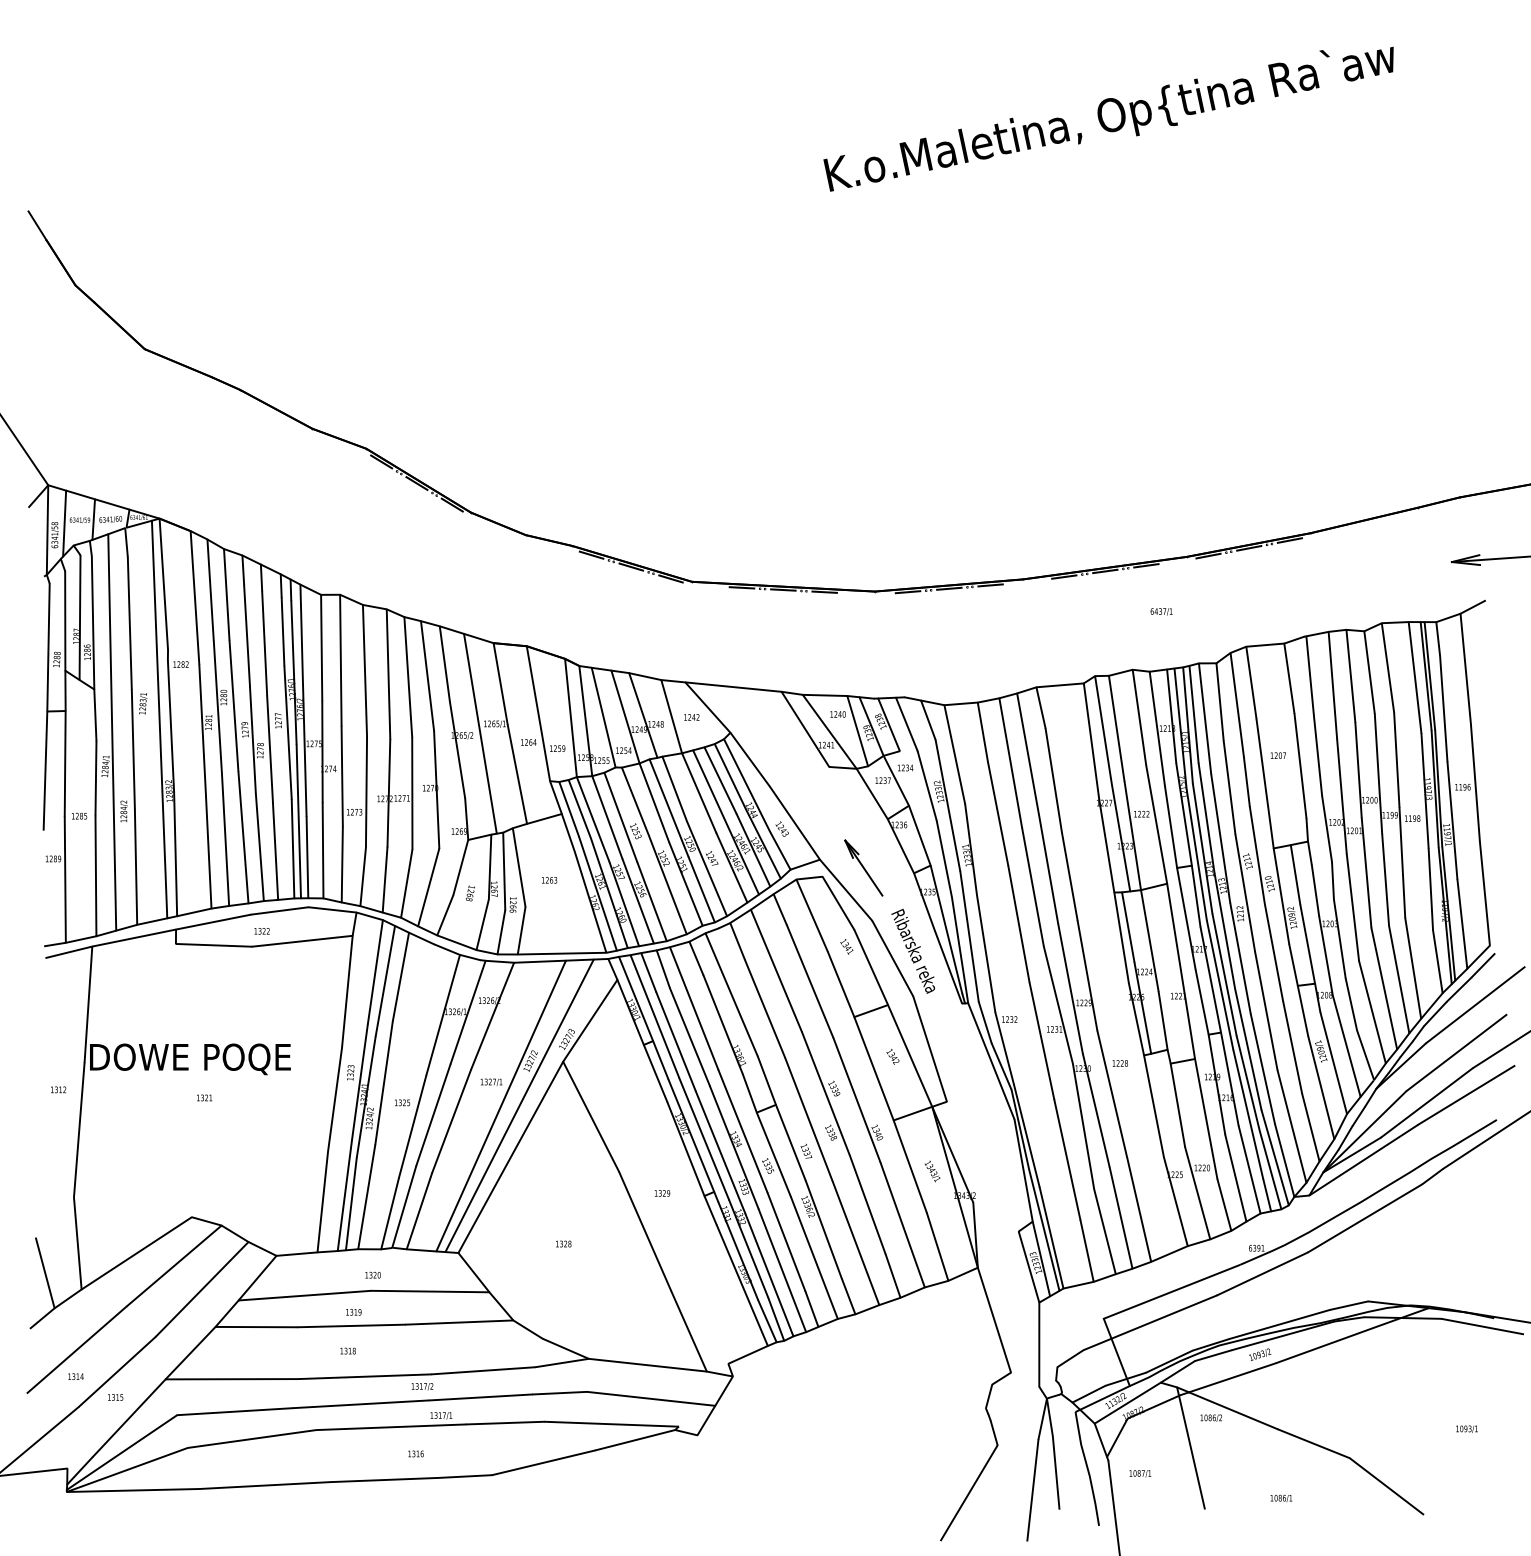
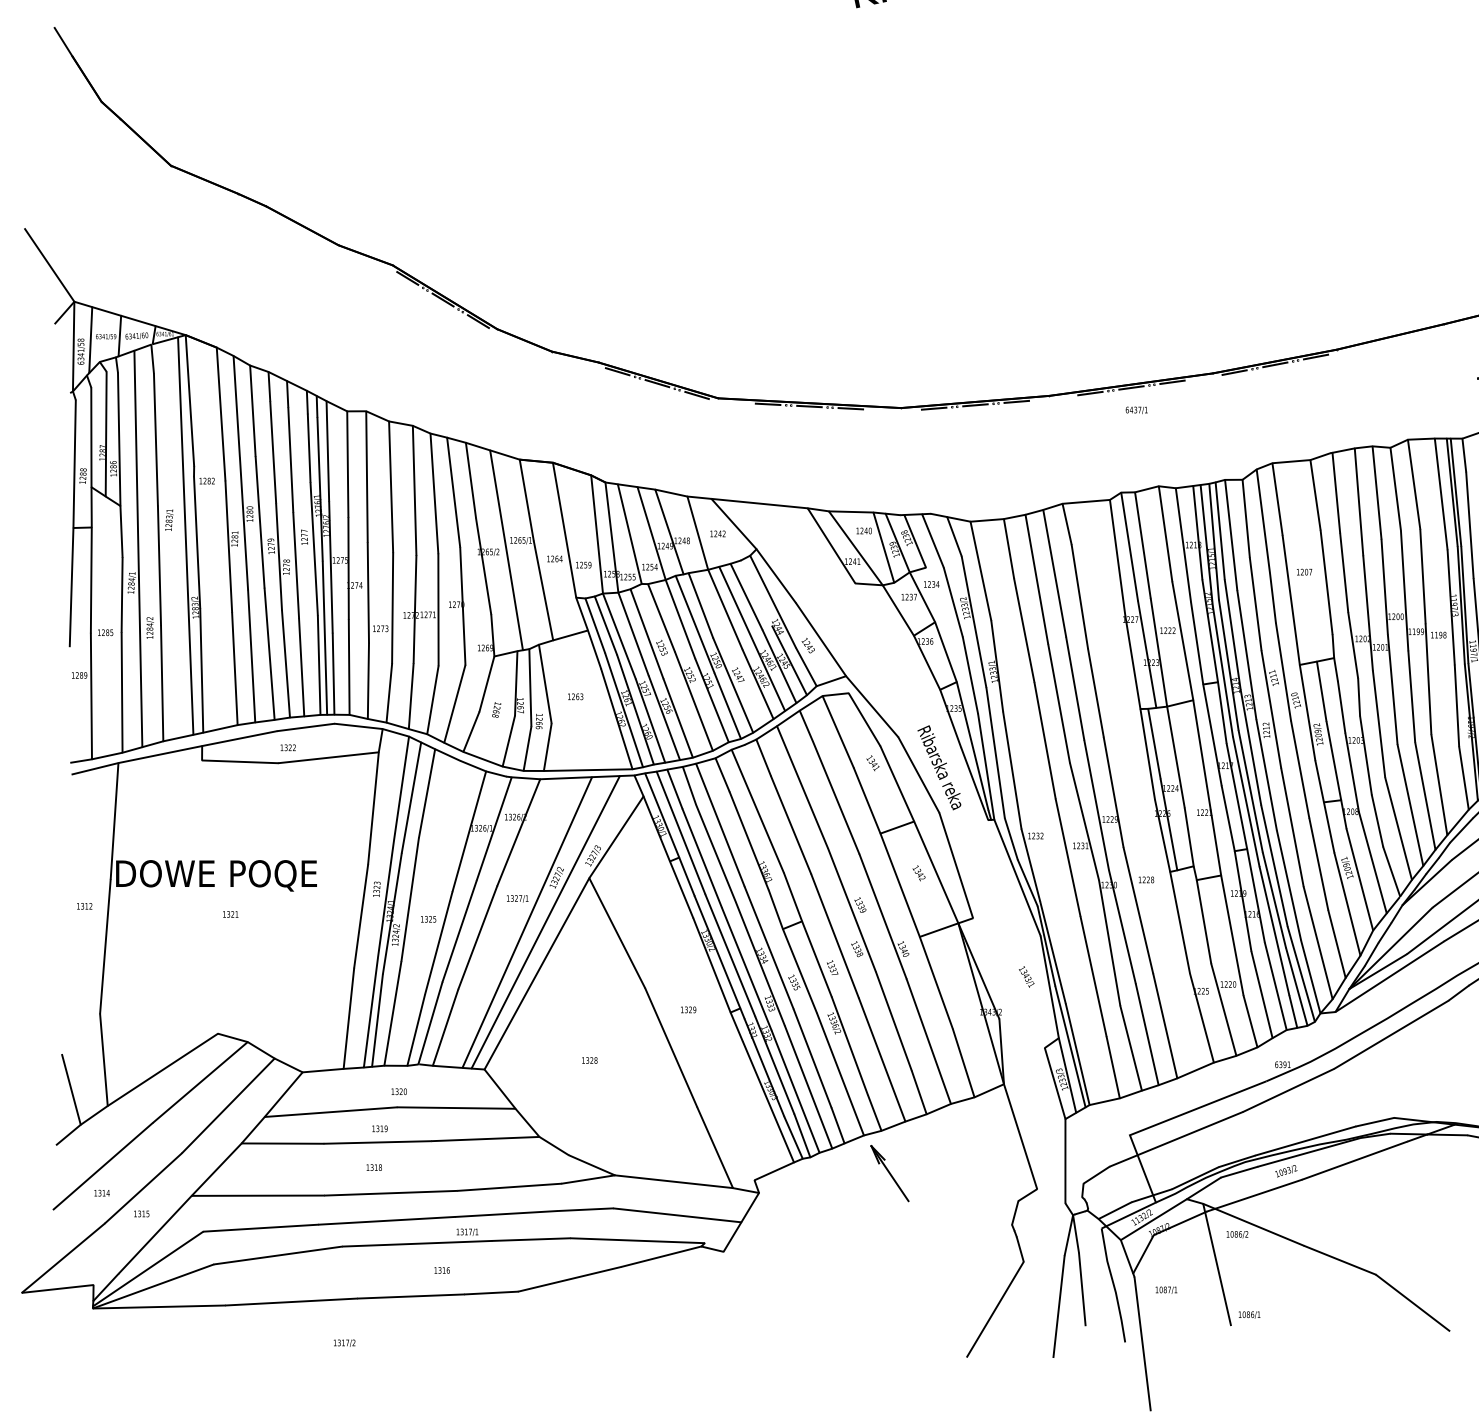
text: (1161, 611) -> (1136, 410), moved
line: (730, 776) -> (756, 593), removed
part: (863, 867) -> (889, 1173), moved
text: (932, 1171) -> (1026, 977), moved
text: (422, 1386) -> (344, 1343), moved
text: (1281, 1498) -> (1249, 1315), moved

